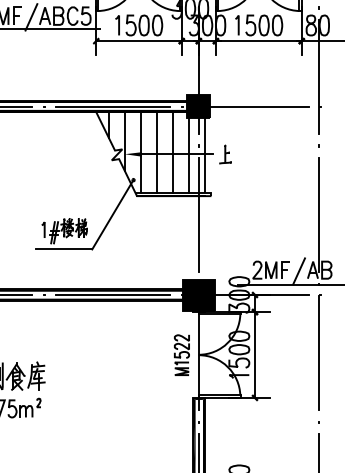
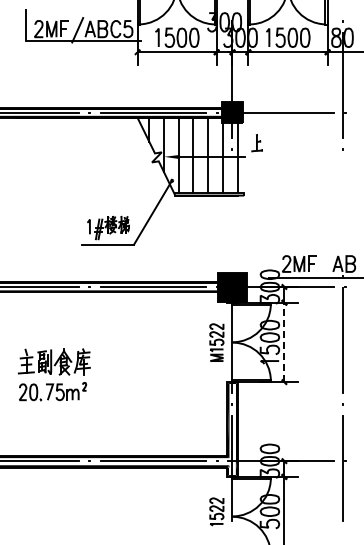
part: (224, 154) -> (256, 143), moved
line: (198, 214) -> (232, 212), removed
line: (318, 214) -> (343, 212), removed
line: (298, 271) -> (324, 265), removed
line: (255, 355) -> (284, 342), solid -> dashed

